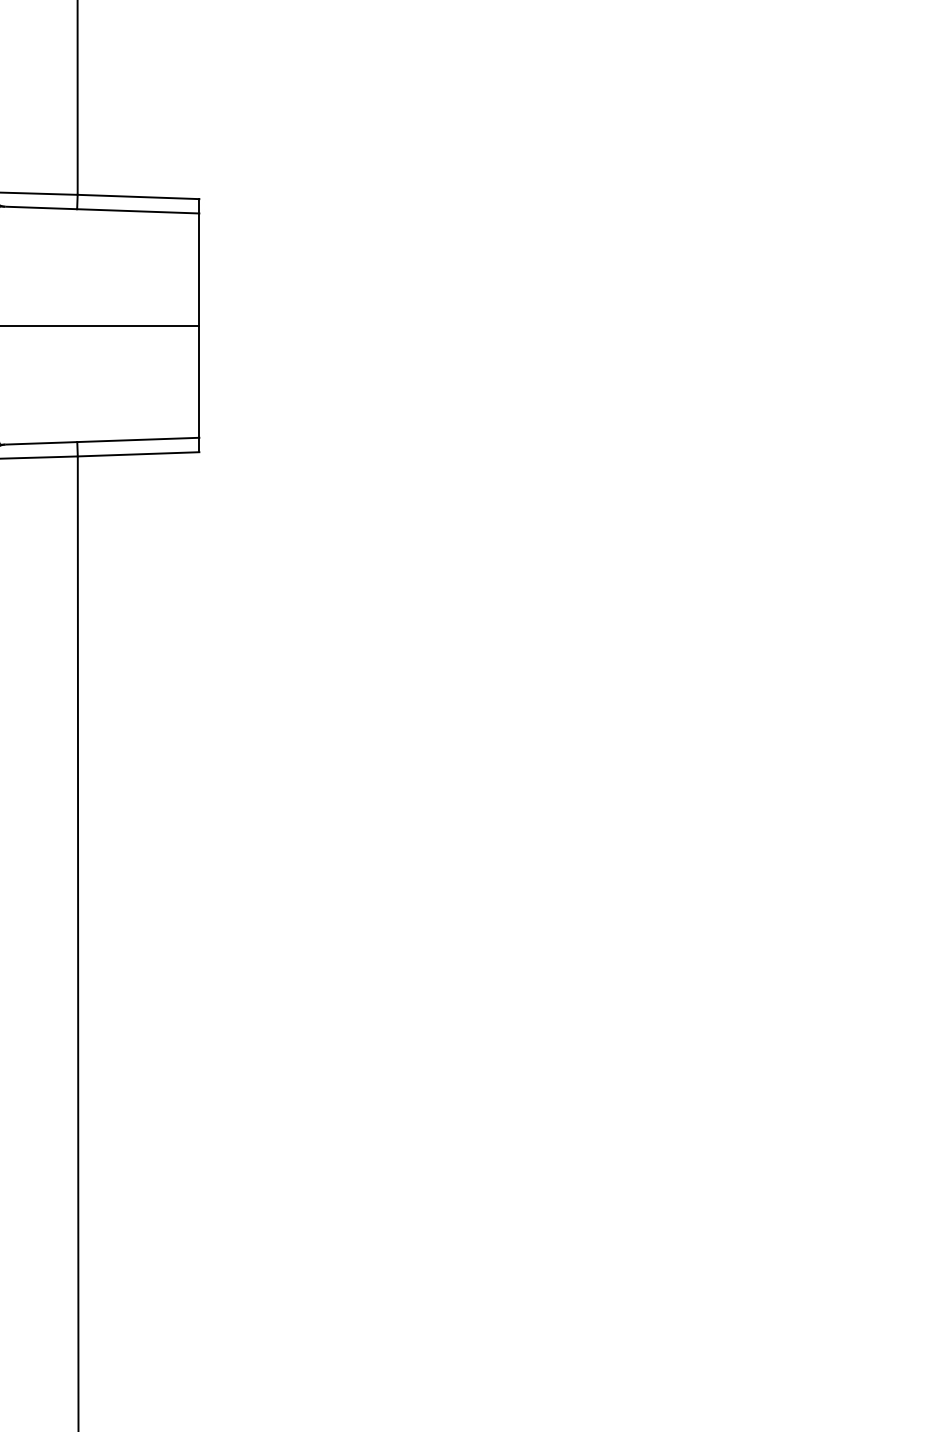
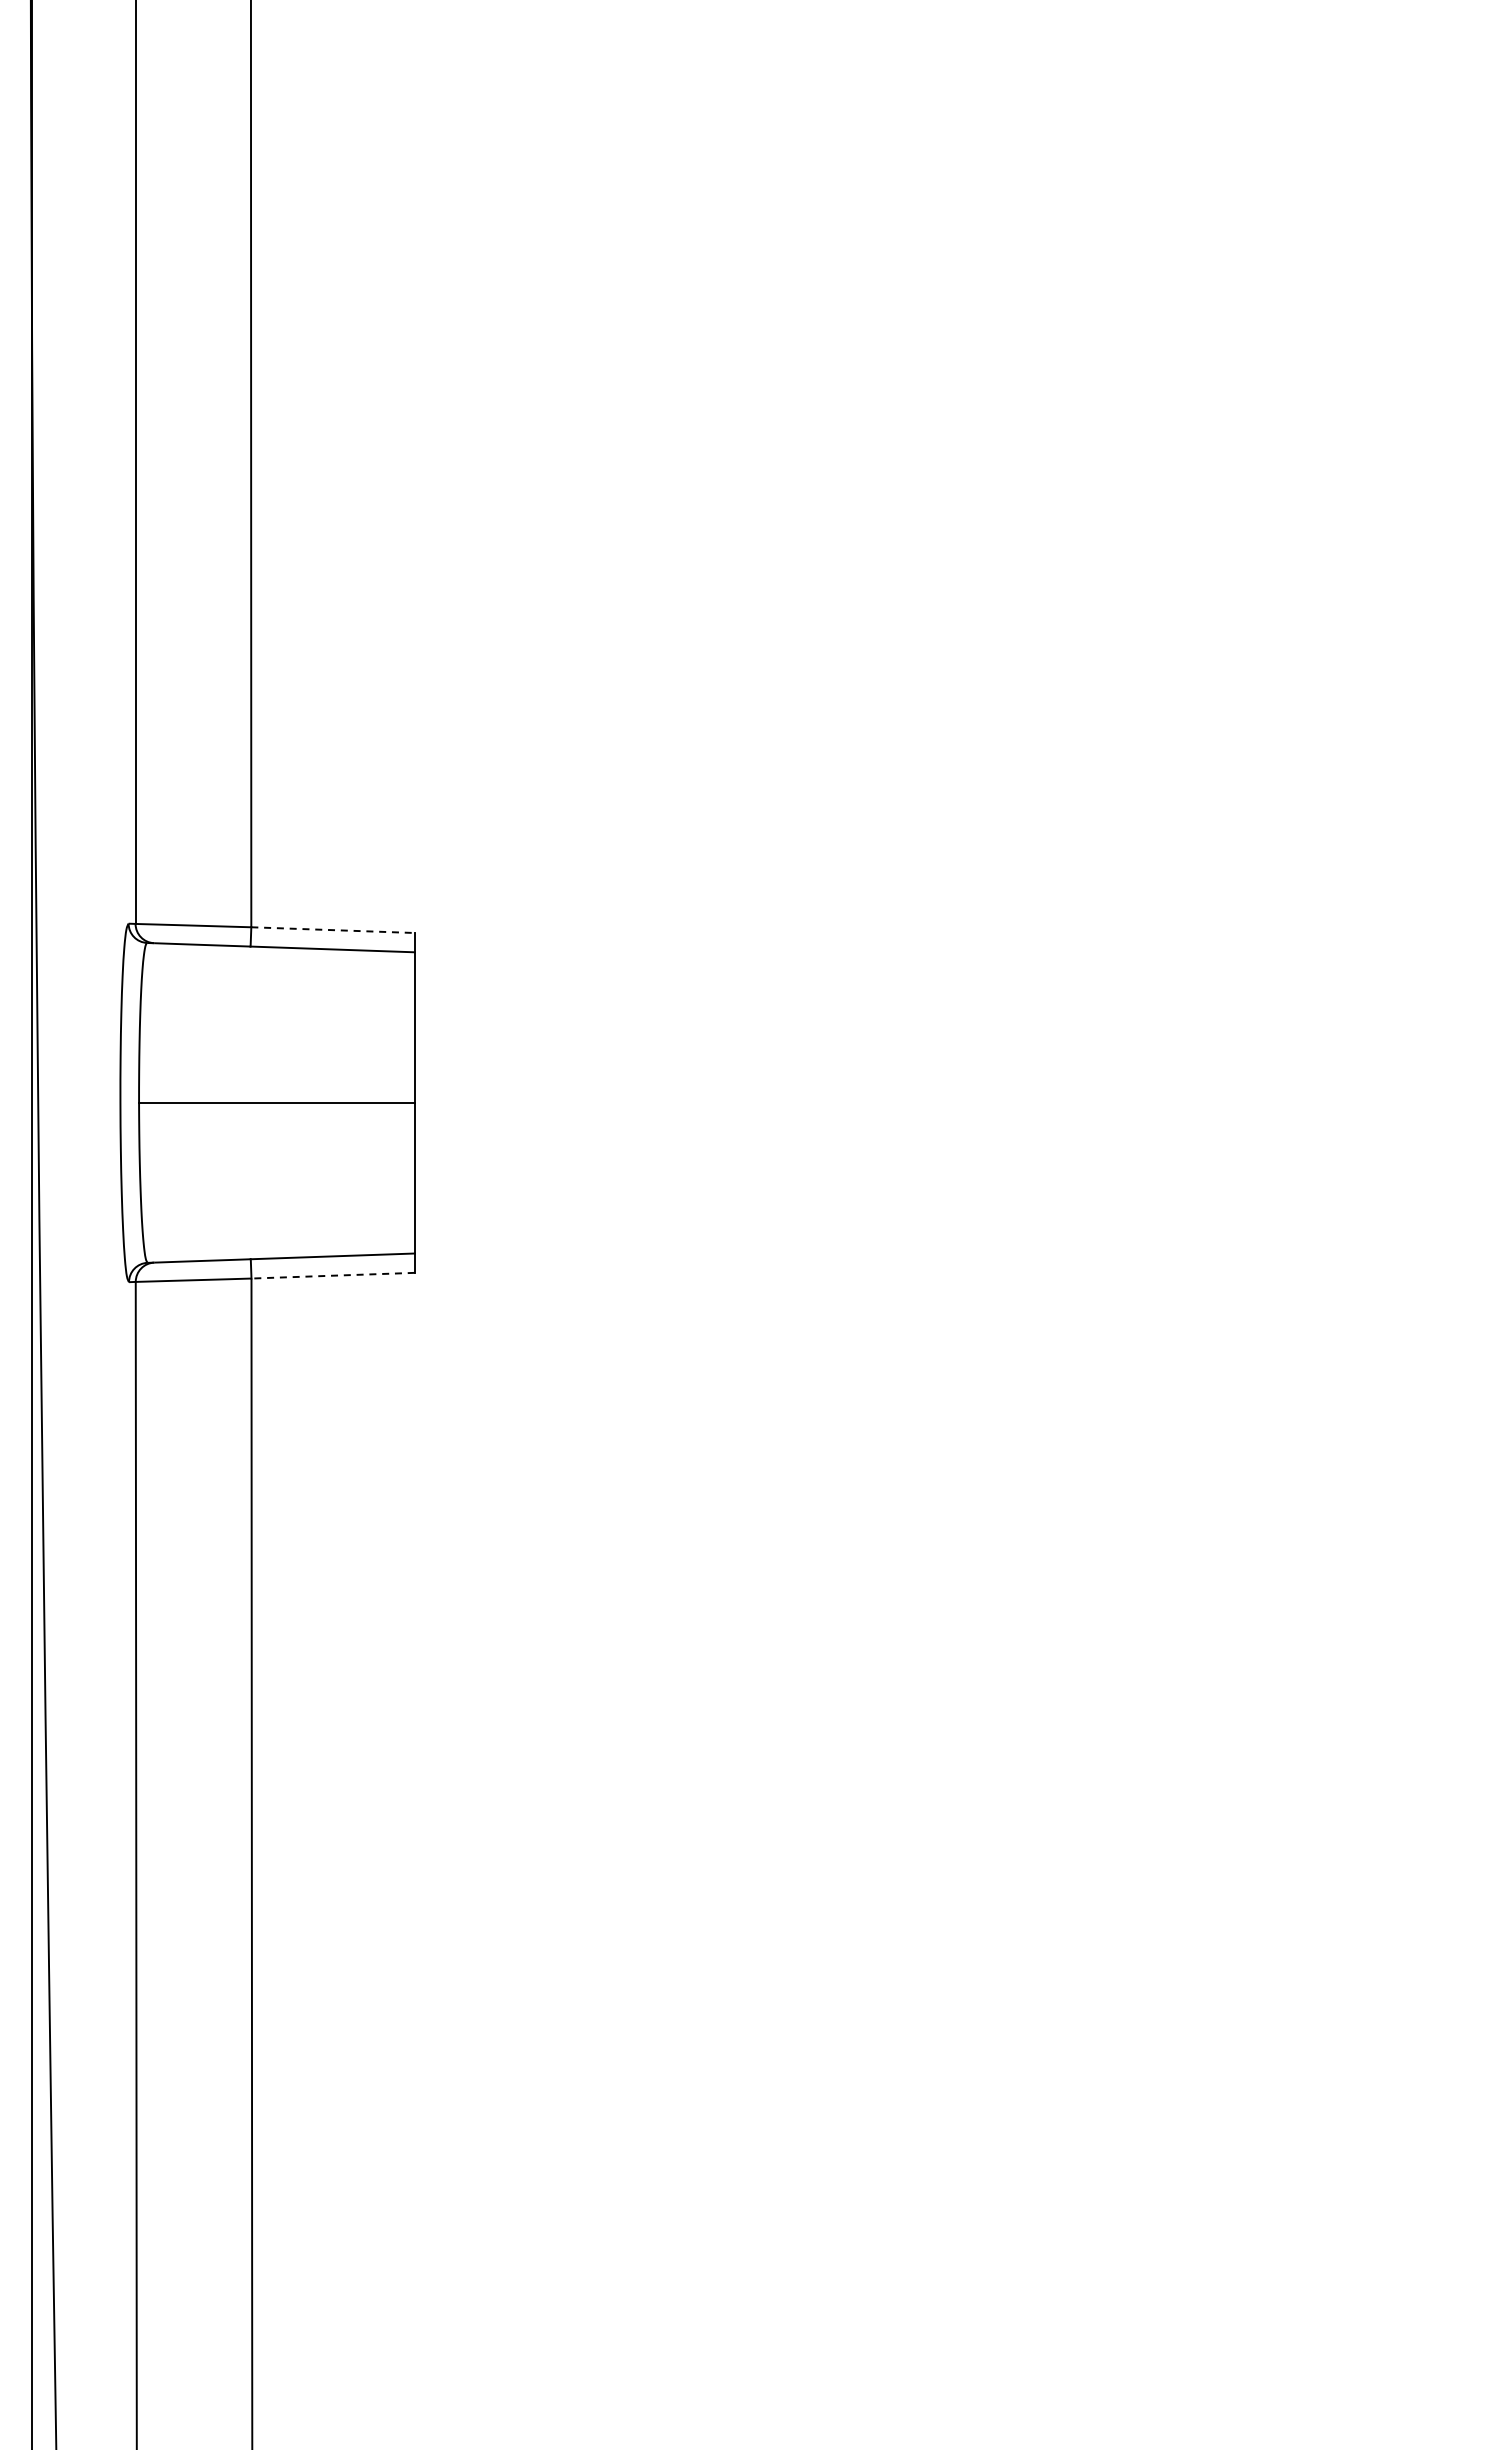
line: (138, 197) -> (333, 930), solid -> dashed
line: (138, 454) -> (333, 1275), solid -> dashed

